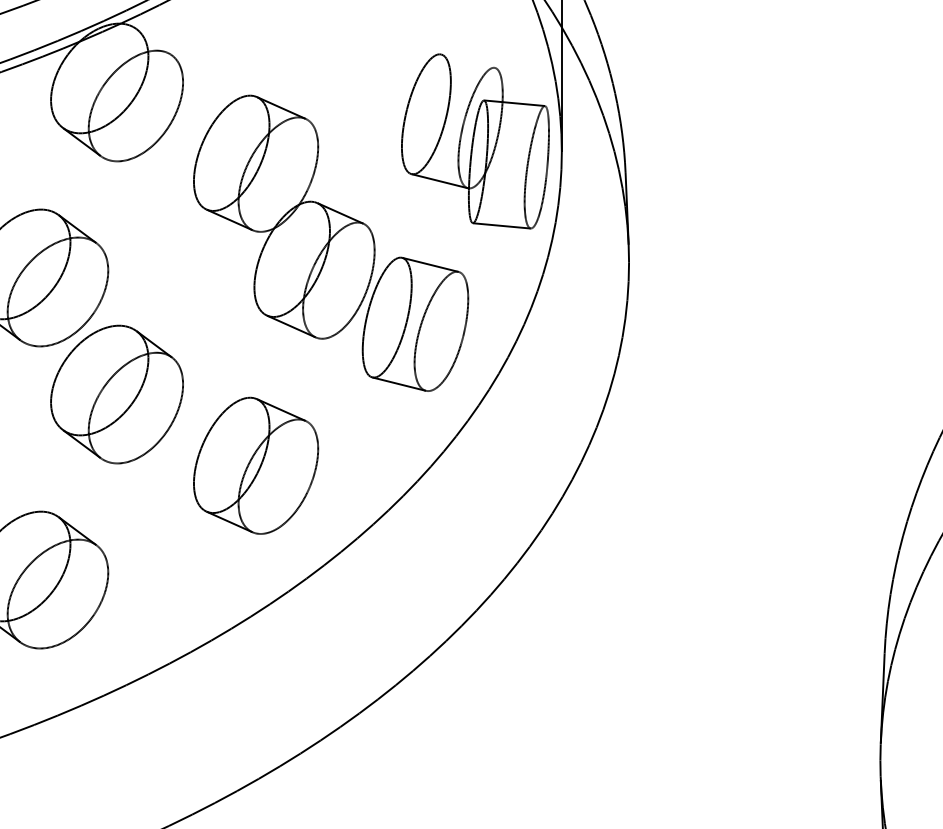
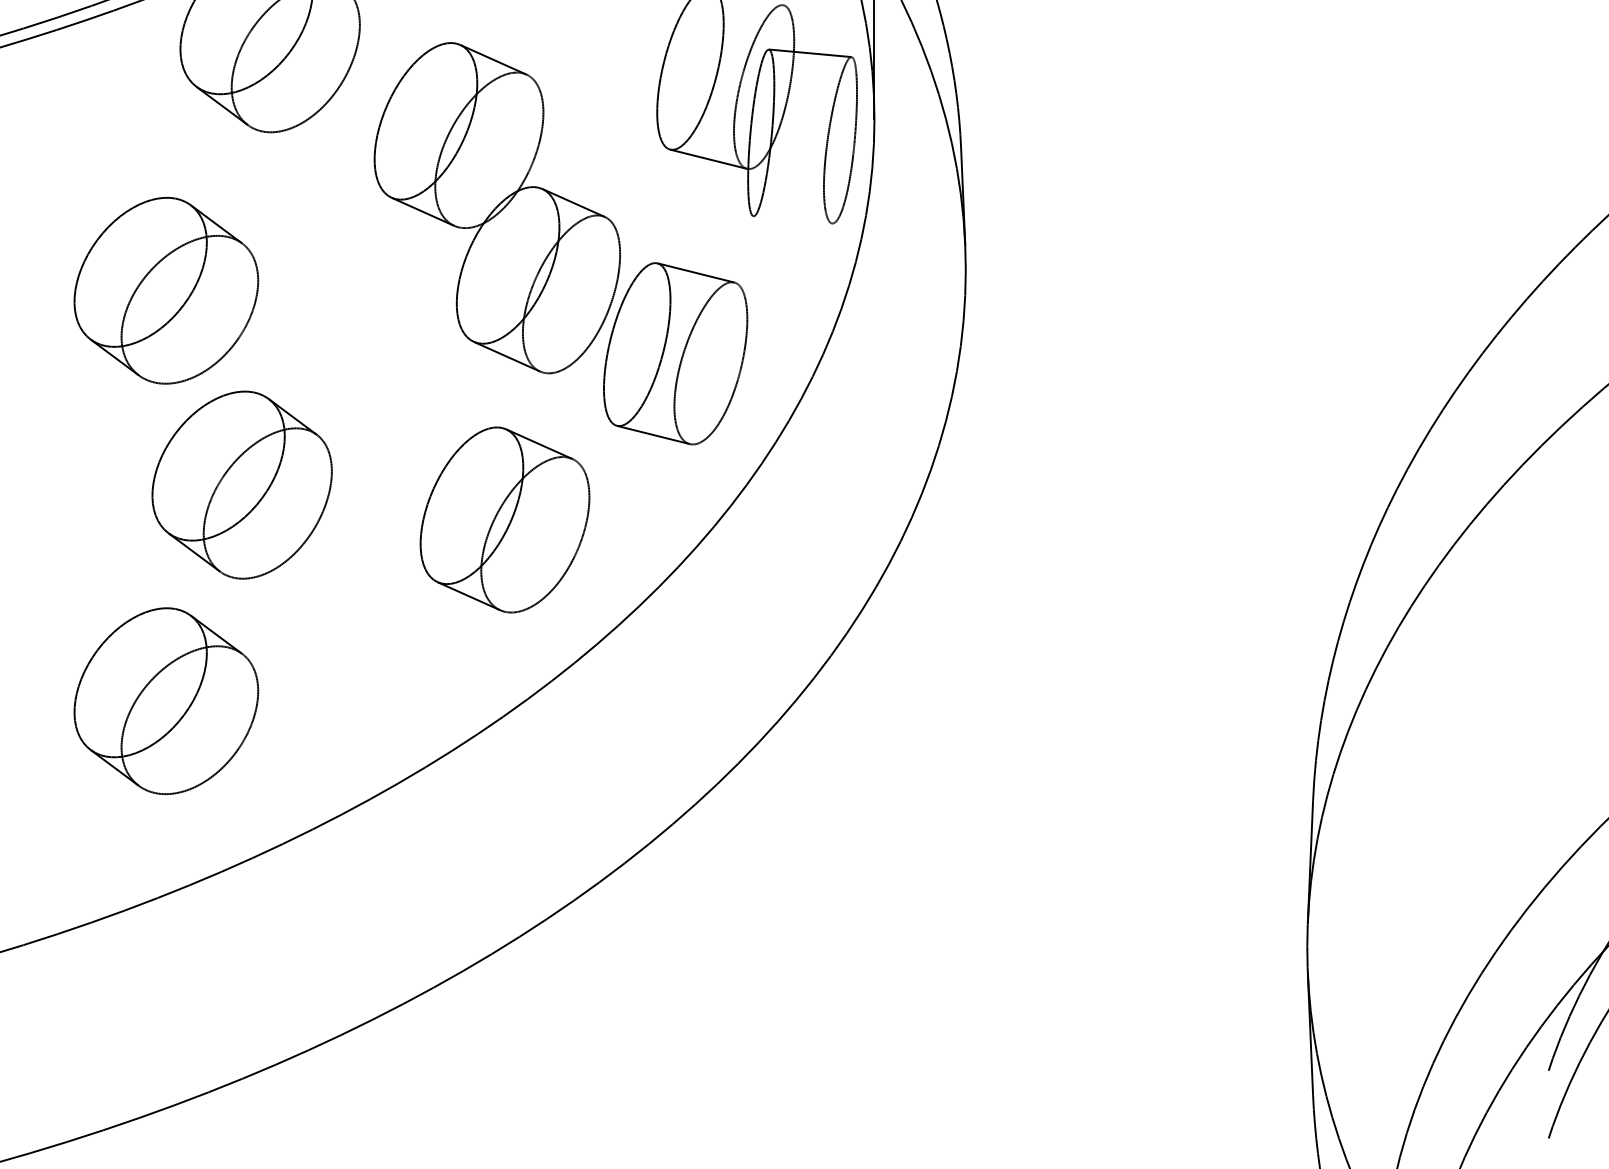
line: (501, 225) -> (792, 219), removed
part: (116, 394) -> (241, 484), moved
part: (255, 465) -> (504, 519), moved

